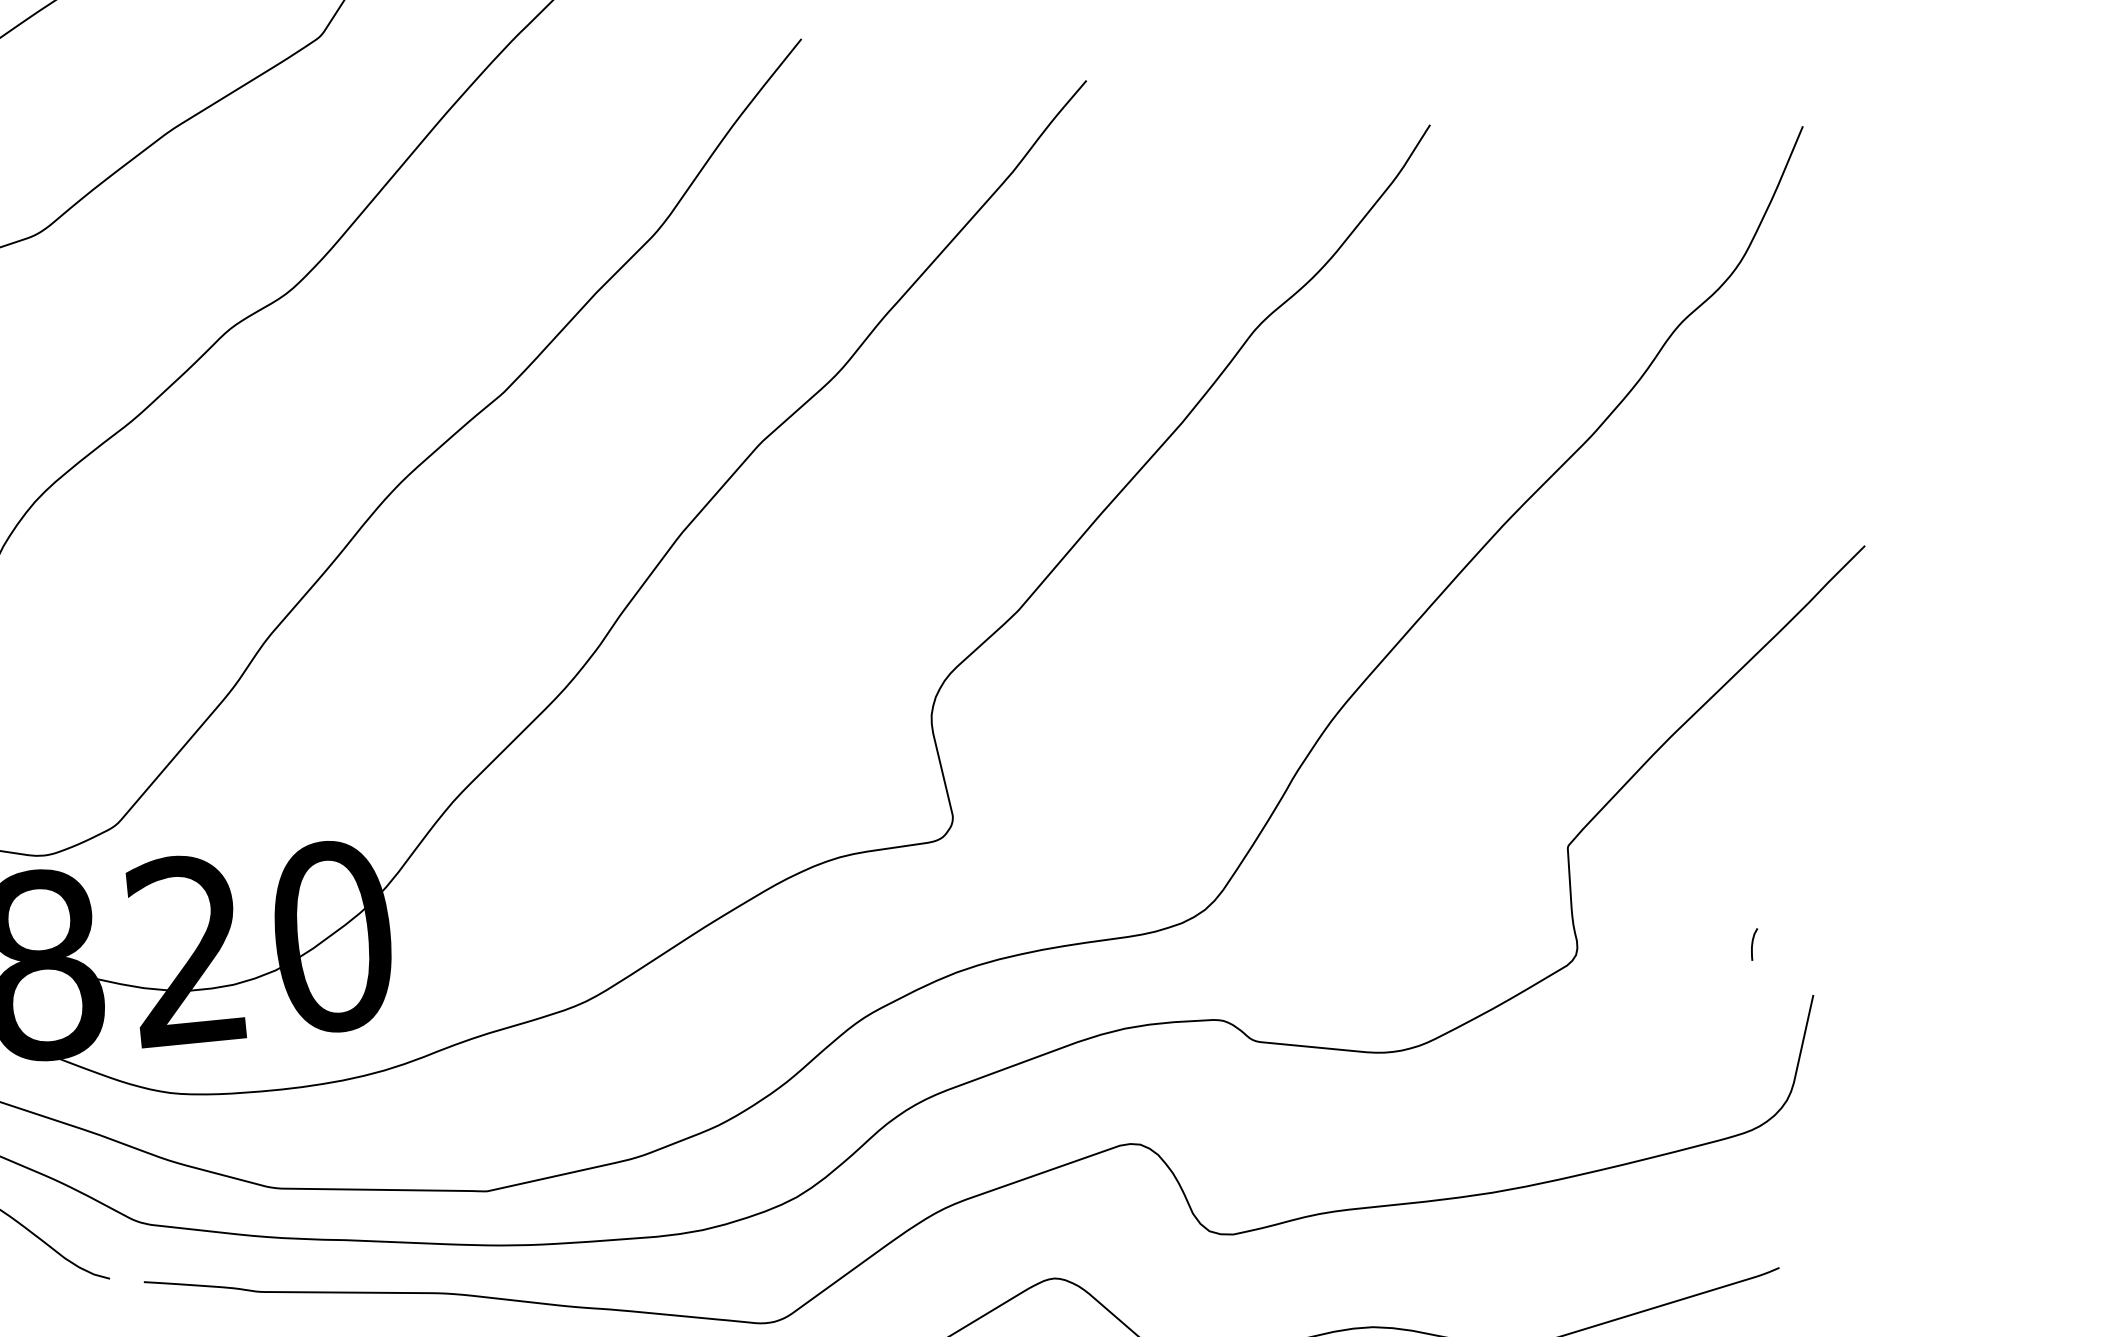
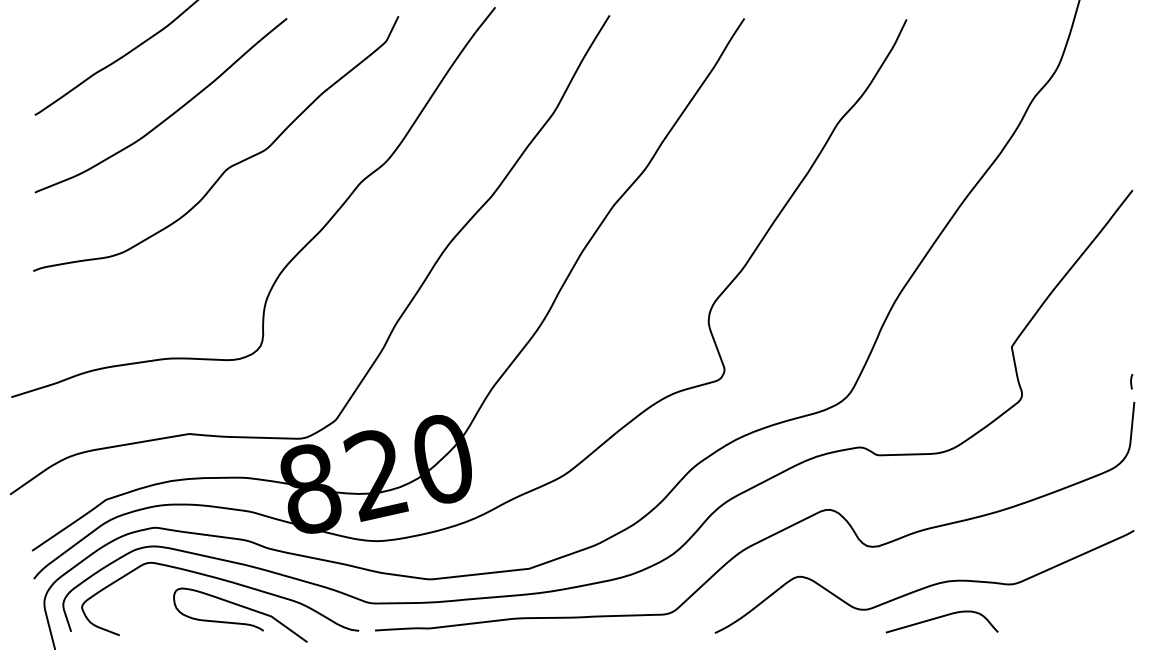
line: (1753, 943) -> (1131, 381), moved

